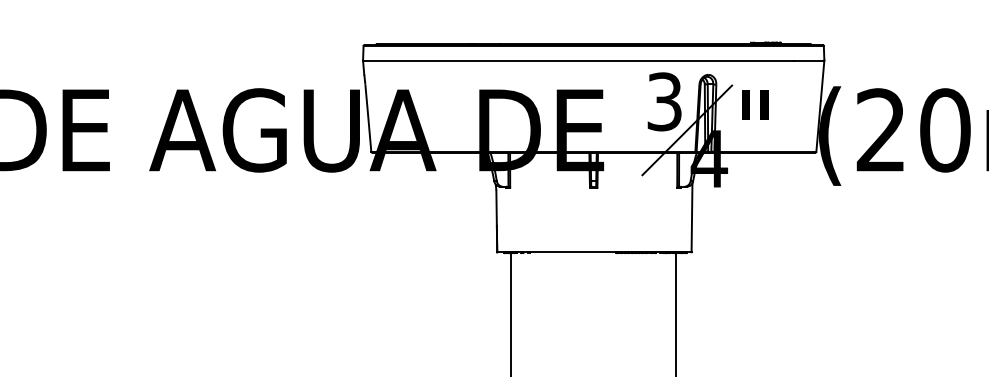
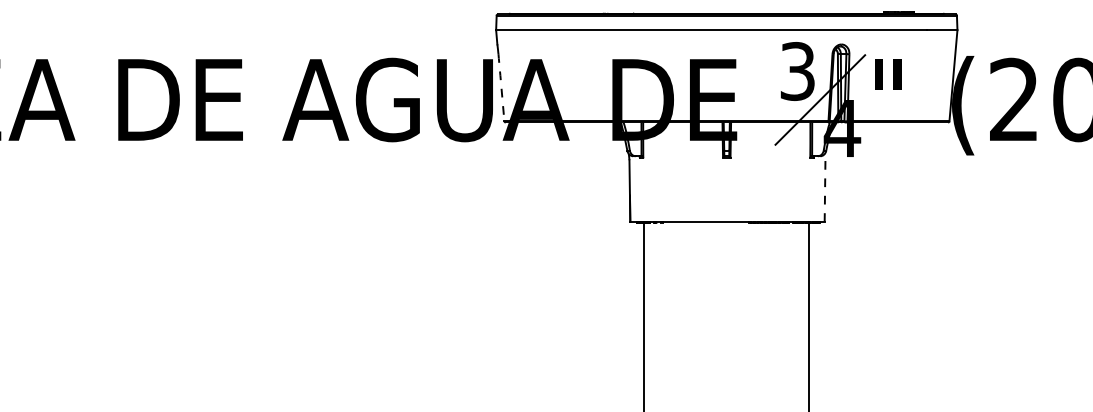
line: (368, 116) -> (501, 86), solid -> dashed
line: (692, 217) -> (825, 187), solid -> dashed

